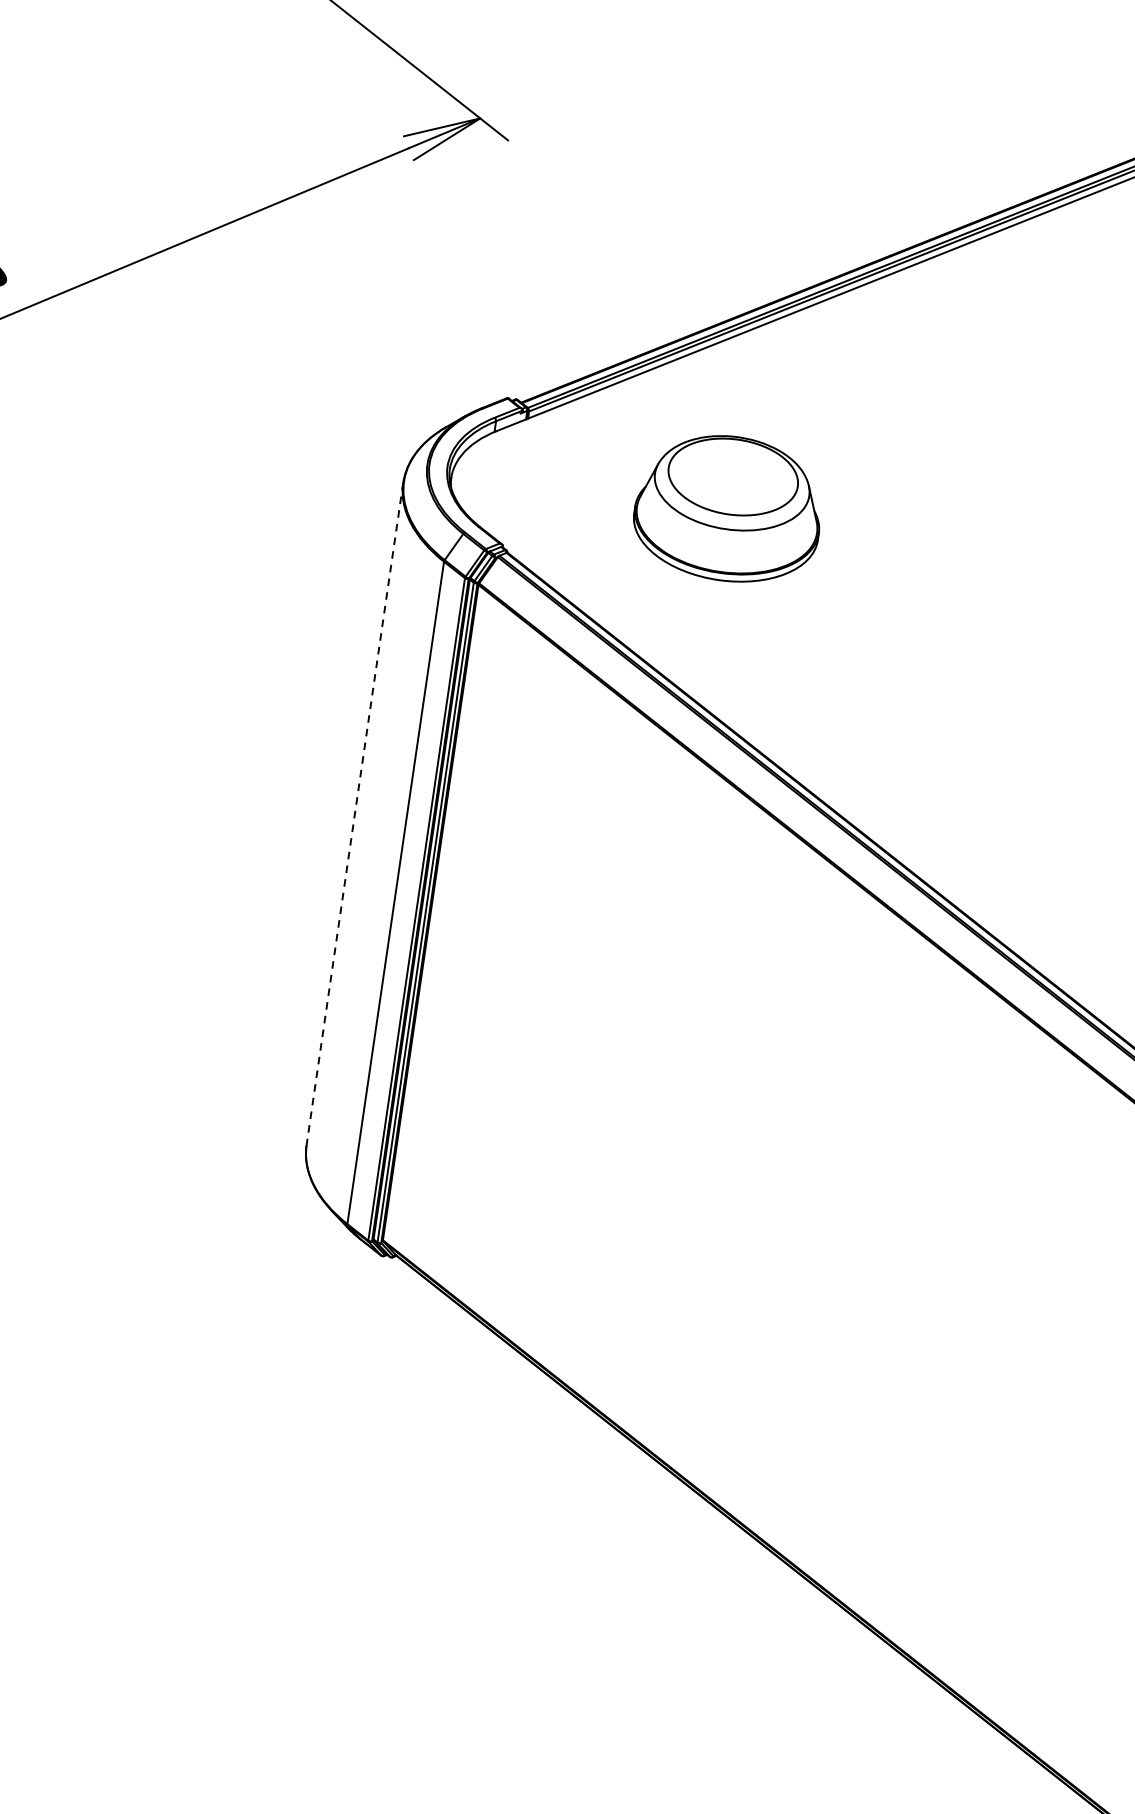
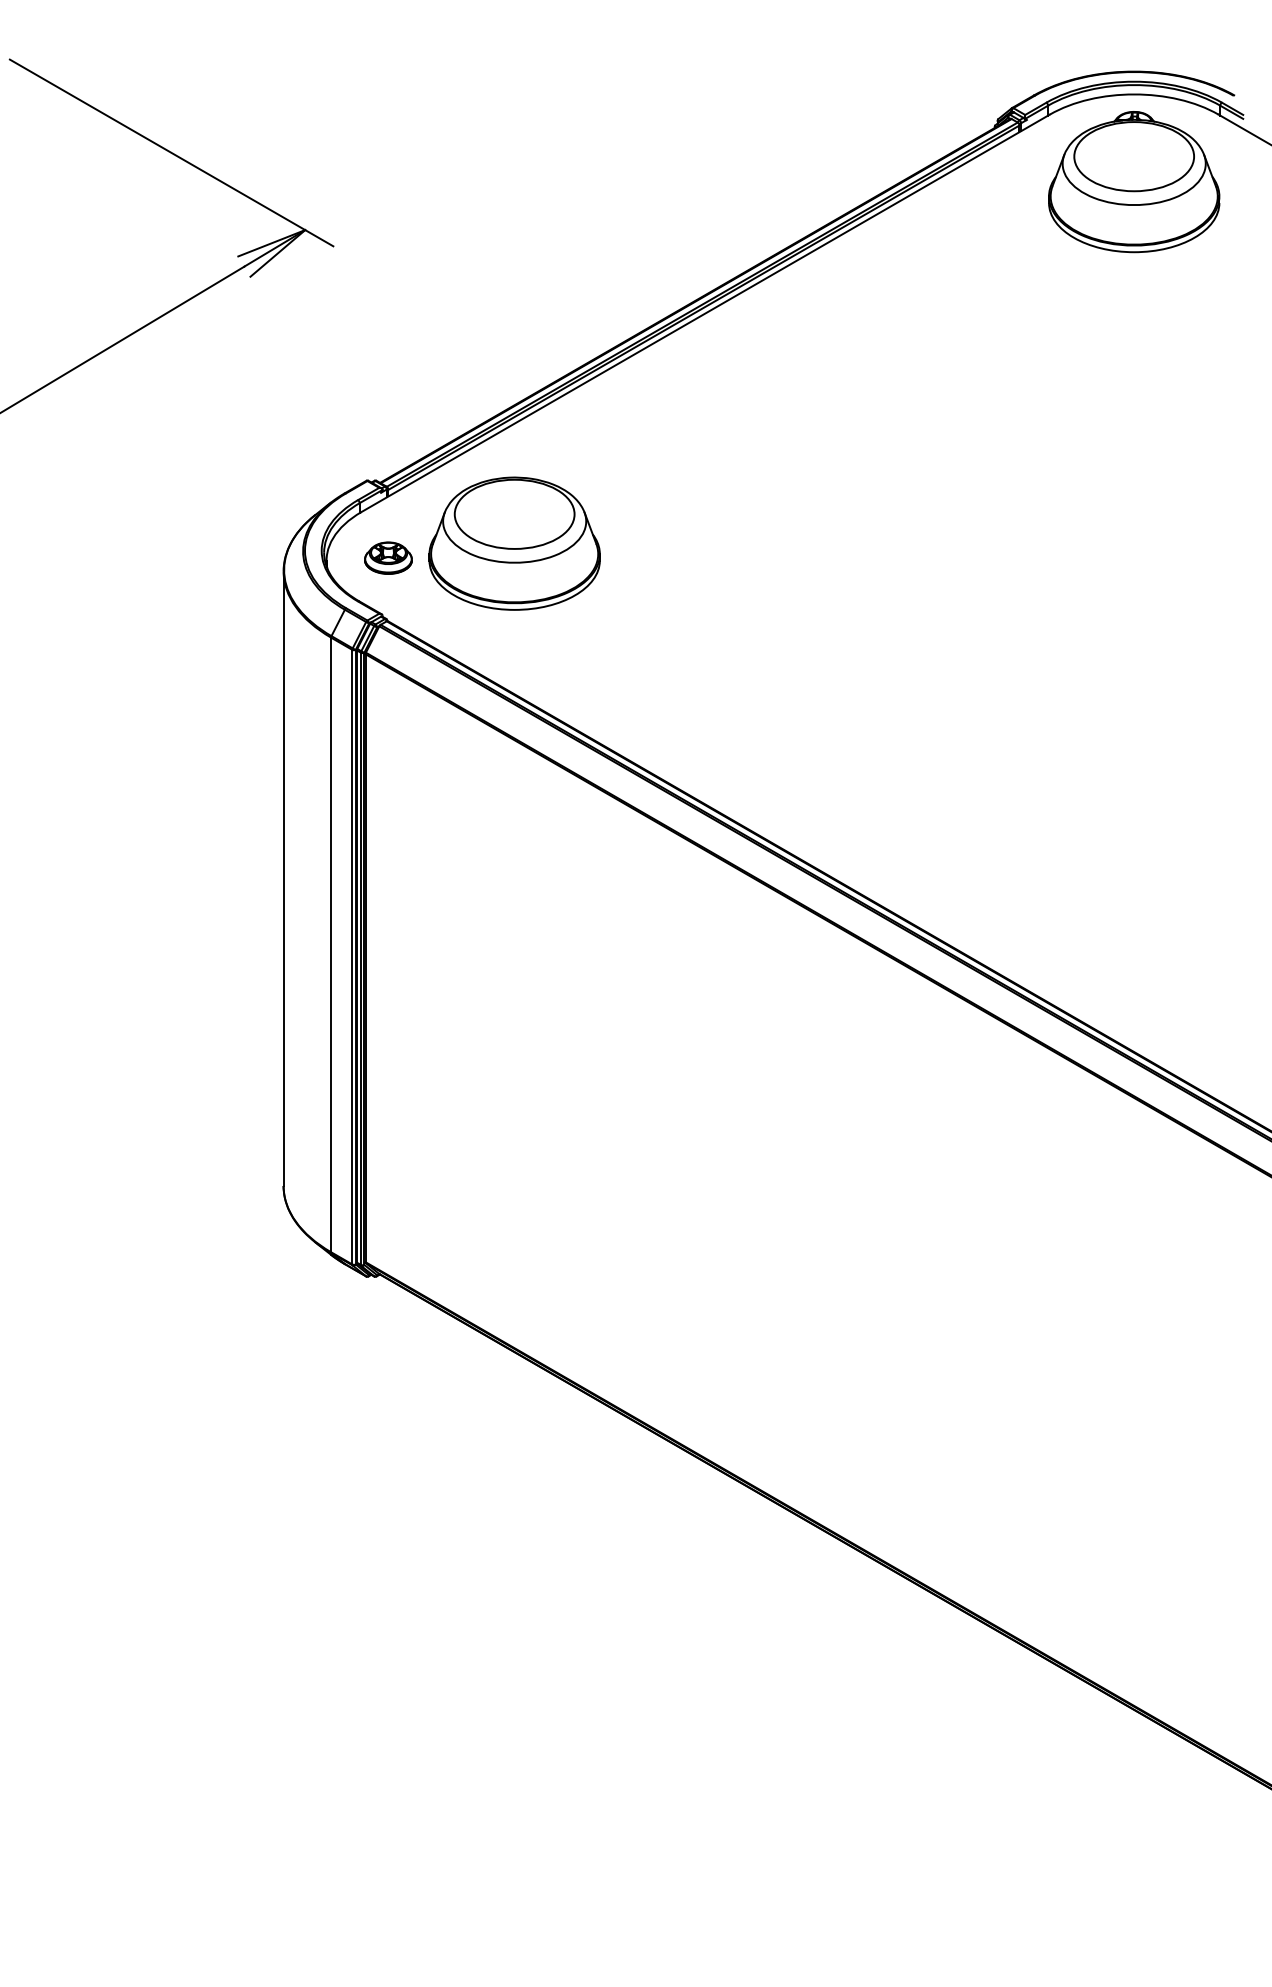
part: (518, 484) -> (388, 557), added
part: (728, 508) -> (514, 543), moved
line: (354, 814) -> (283, 879), dashed -> solid

